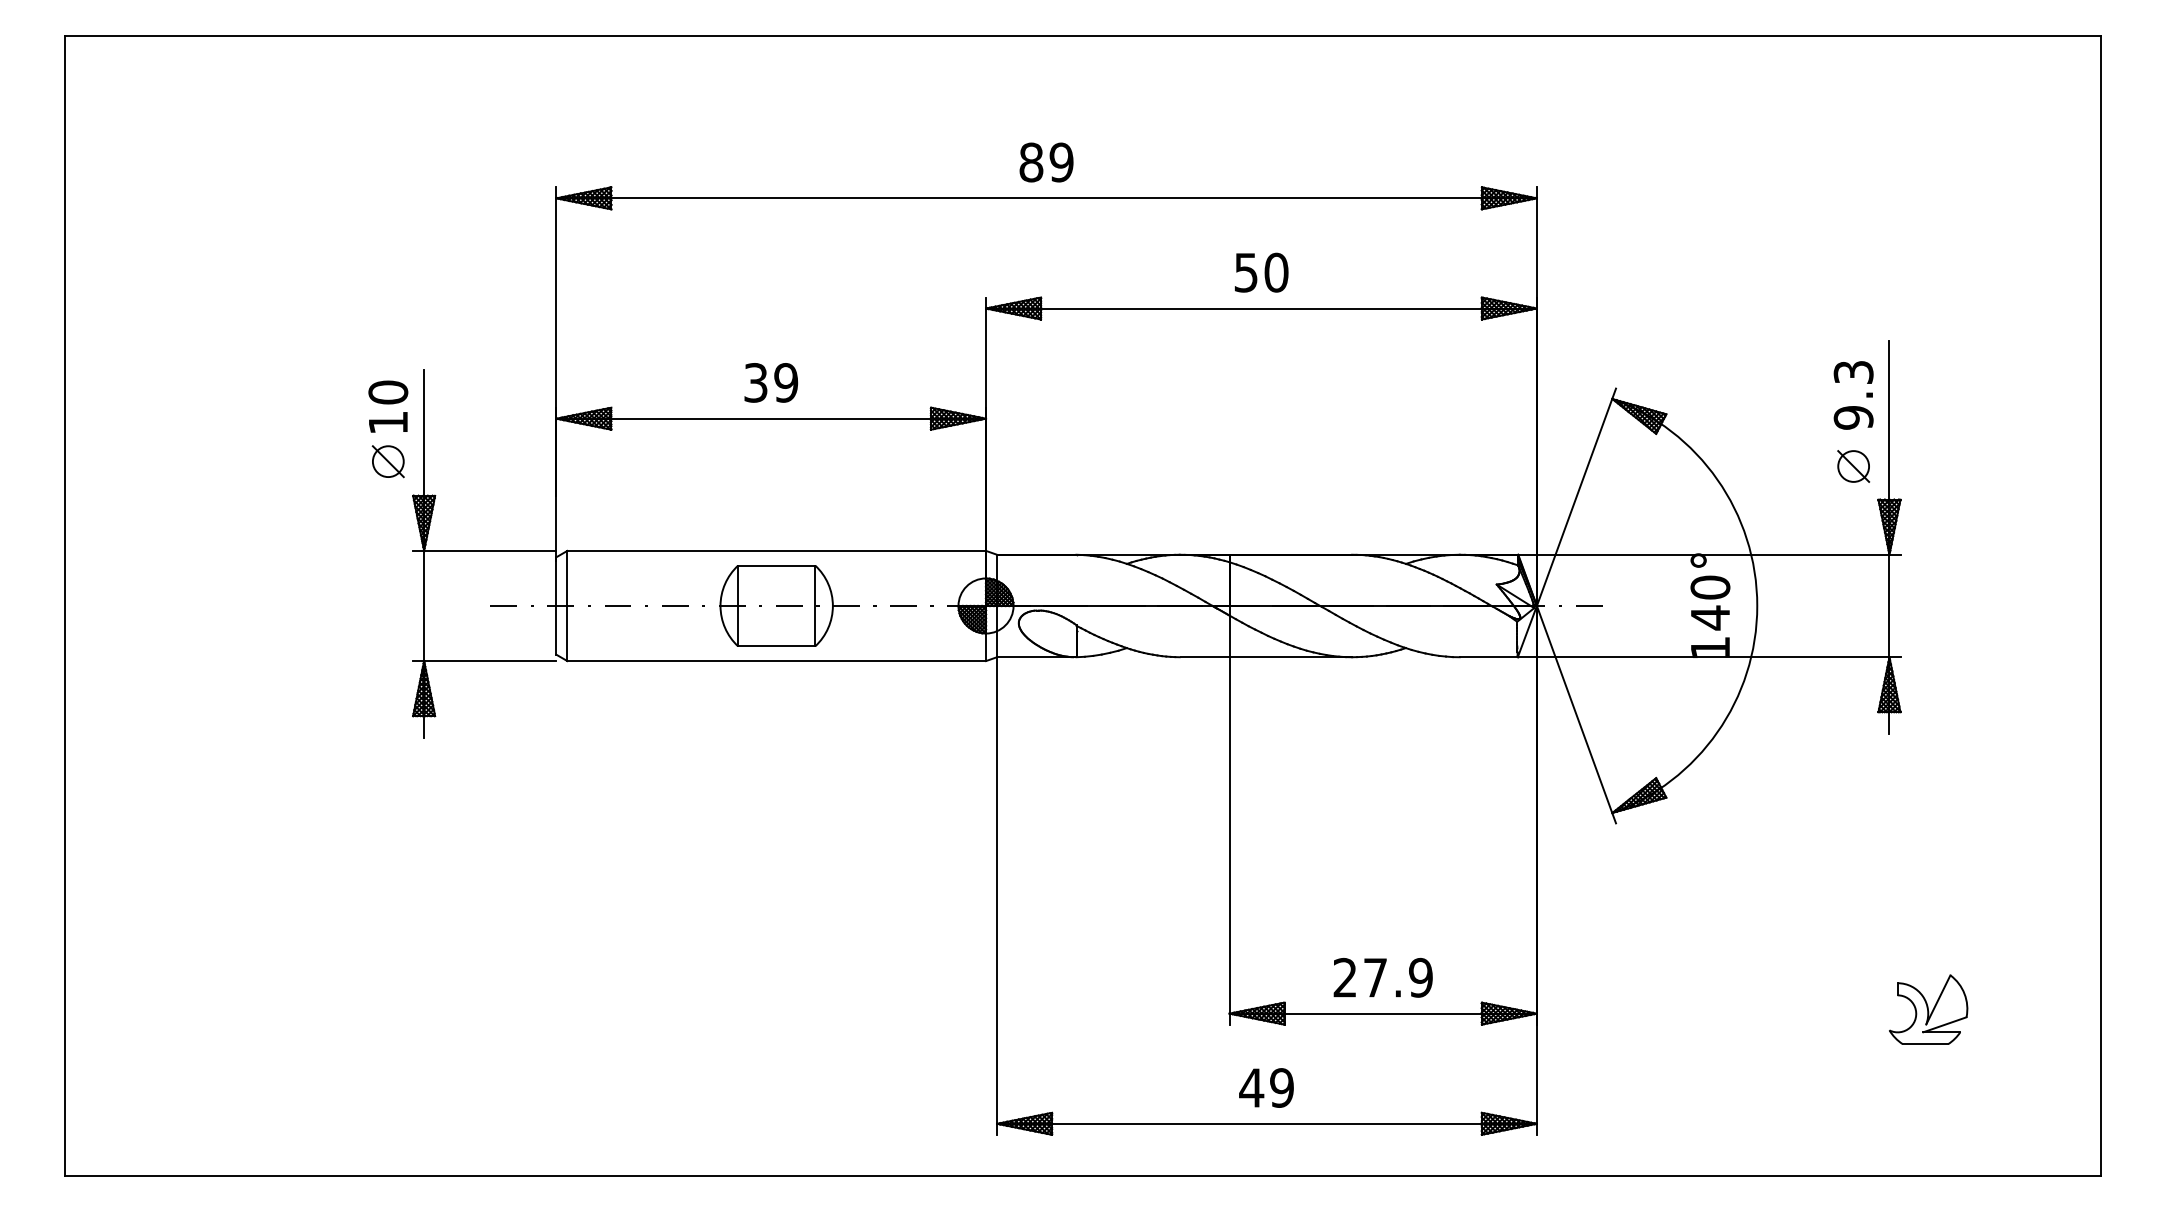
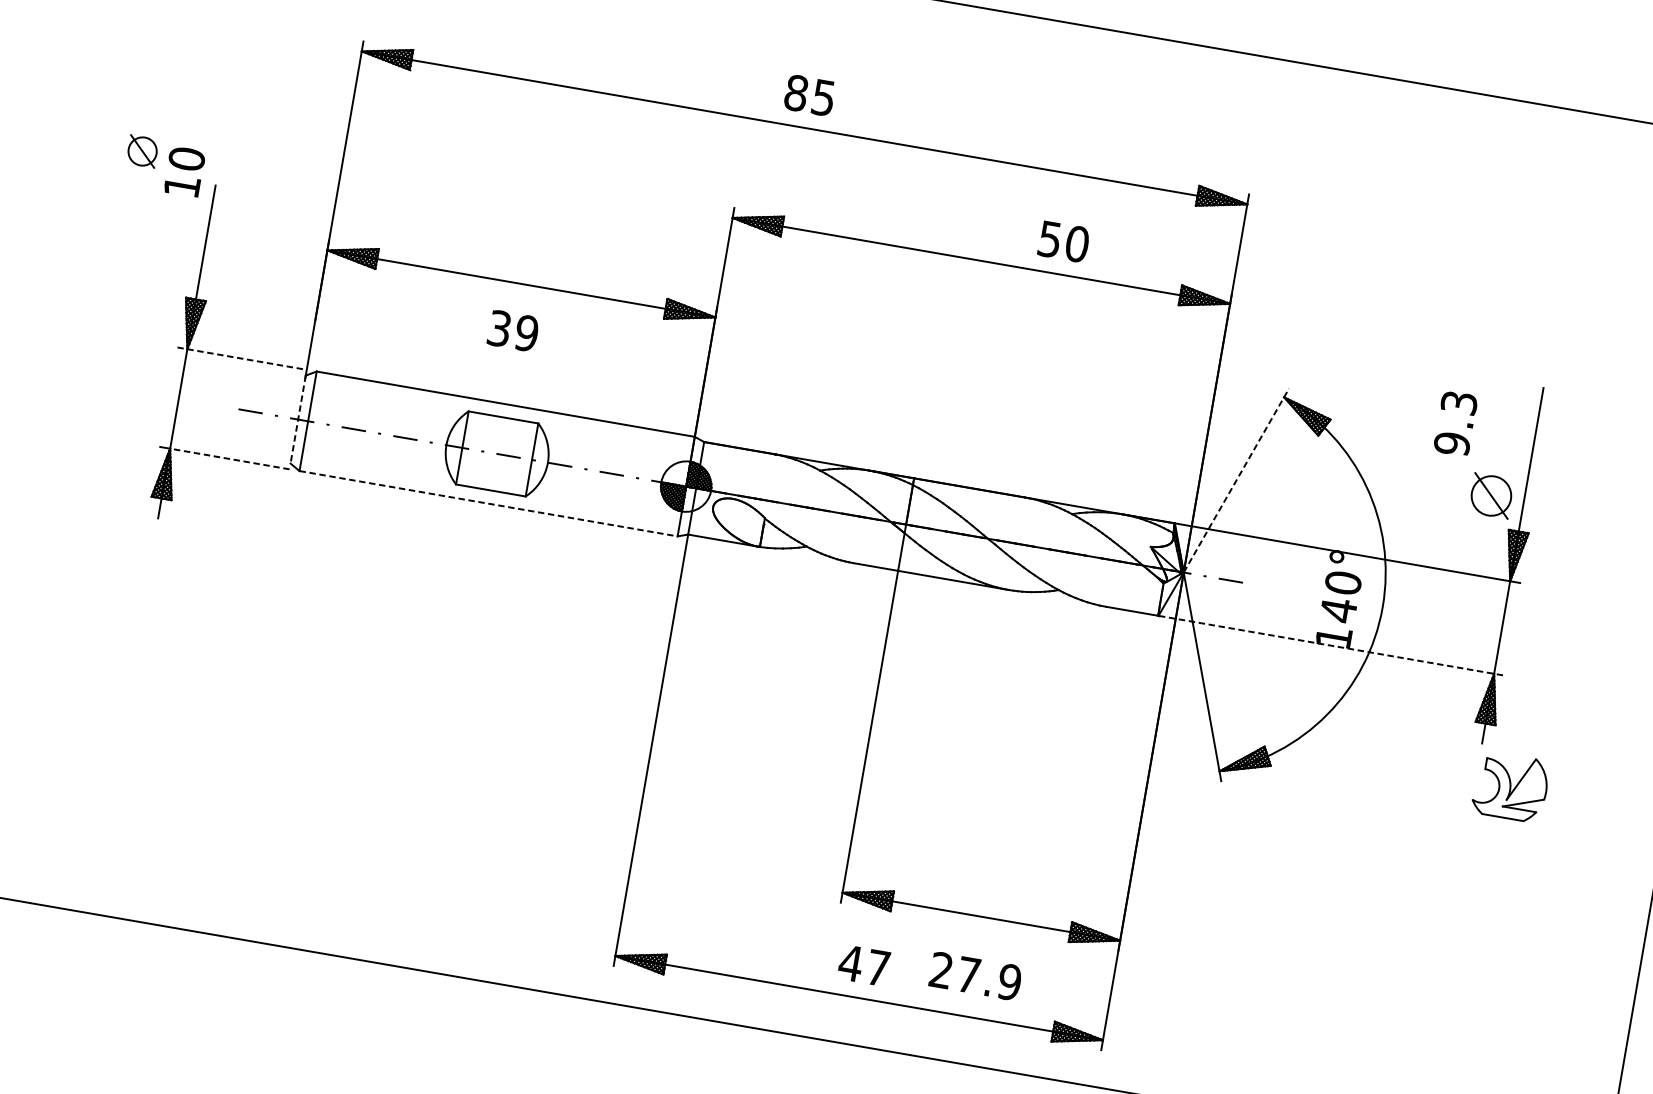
text: (1061, 162) -> (823, 97), 89 -> 85
text: (1261, 272) -> (1063, 241), moved
text: (771, 382) -> (513, 330), moved
text: (1853, 395) -> (1455, 423), moved
text: (388, 406) -> (184, 171), moved
part: (387, 461) -> (141, 151), moved
part: (1853, 466) -> (1491, 495), size x1.4
line: (1576, 497) -> (1236, 480), solid -> dashed
line: (484, 550) -> (241, 358), solid -> dashed
line: (556, 606) -> (298, 420), solid -> dashed
line: (1709, 657) -> (1331, 645), solid -> dashed
line: (489, 661) -> (229, 459), solid -> dashed
line: (777, 661) -> (489, 504), solid -> dashed
text: (1382, 977) -> (975, 975), moved
part: (1928, 1009) -> (1510, 786), moved
text: (1281, 1087) -> (877, 967), 49 -> 47

